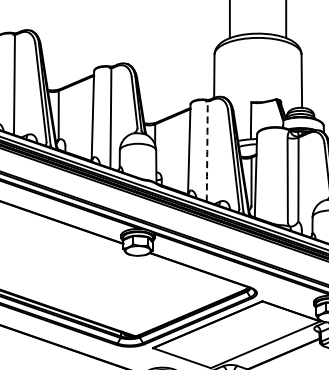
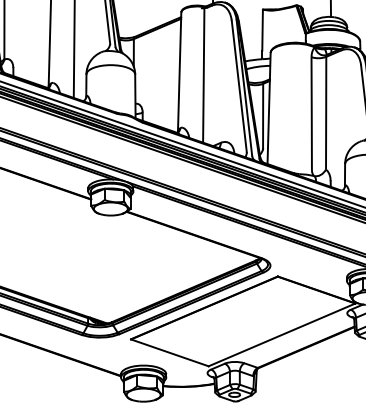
arc: (207, 151) -> (204, 75), dashed -> solid

